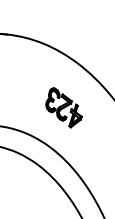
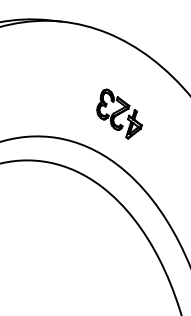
part: (63, 107) -> (119, 113), moved

